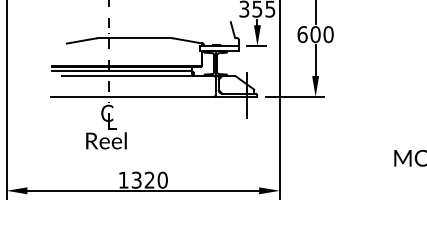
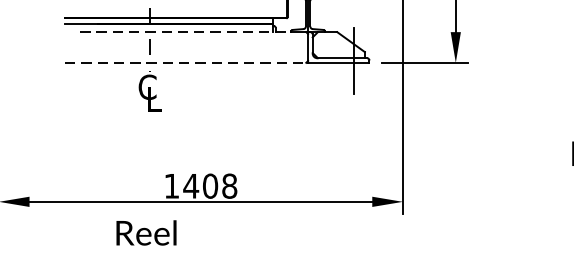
line: (133, 76) -> (186, 32), solid -> dashed
line: (133, 96) -> (186, 62), solid -> dashed
text: (106, 140) -> (146, 232), moved
text: (149, 179) -> (210, 185), 1320 -> 1408

